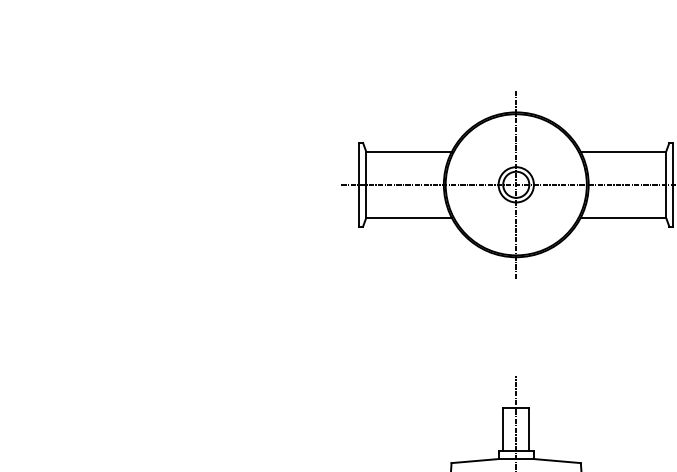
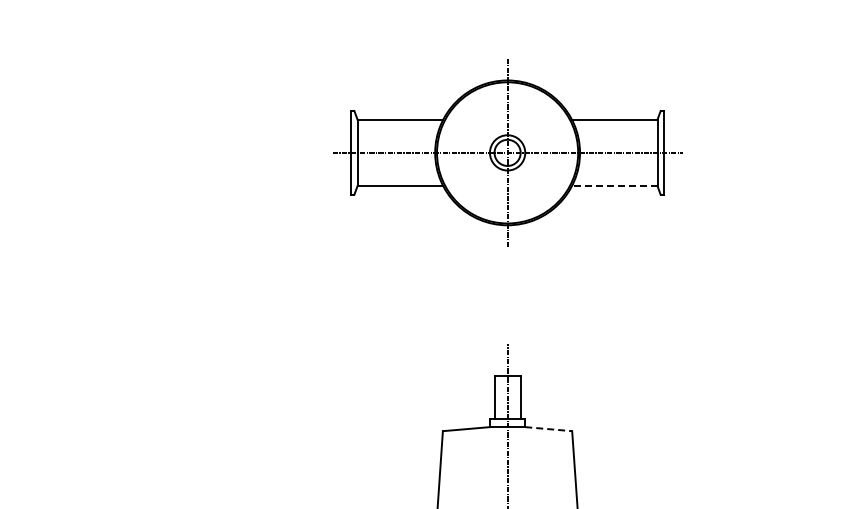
line: (623, 218) -> (614, 186), solid -> dashed
line: (557, 461) -> (548, 429), solid -> dashed

